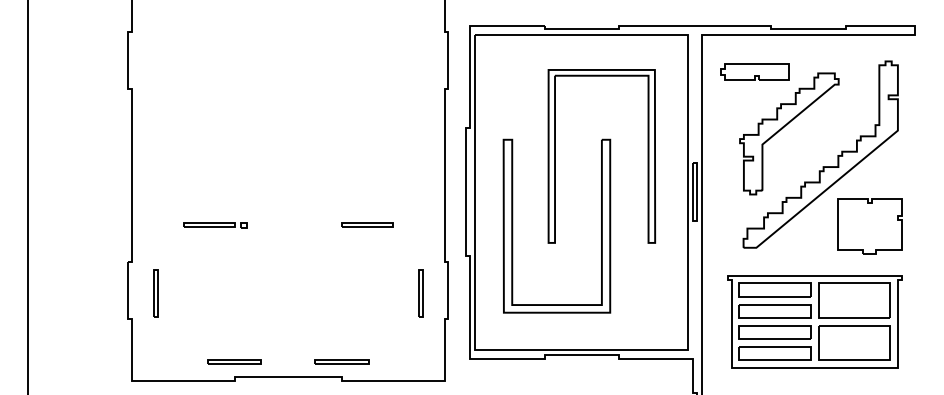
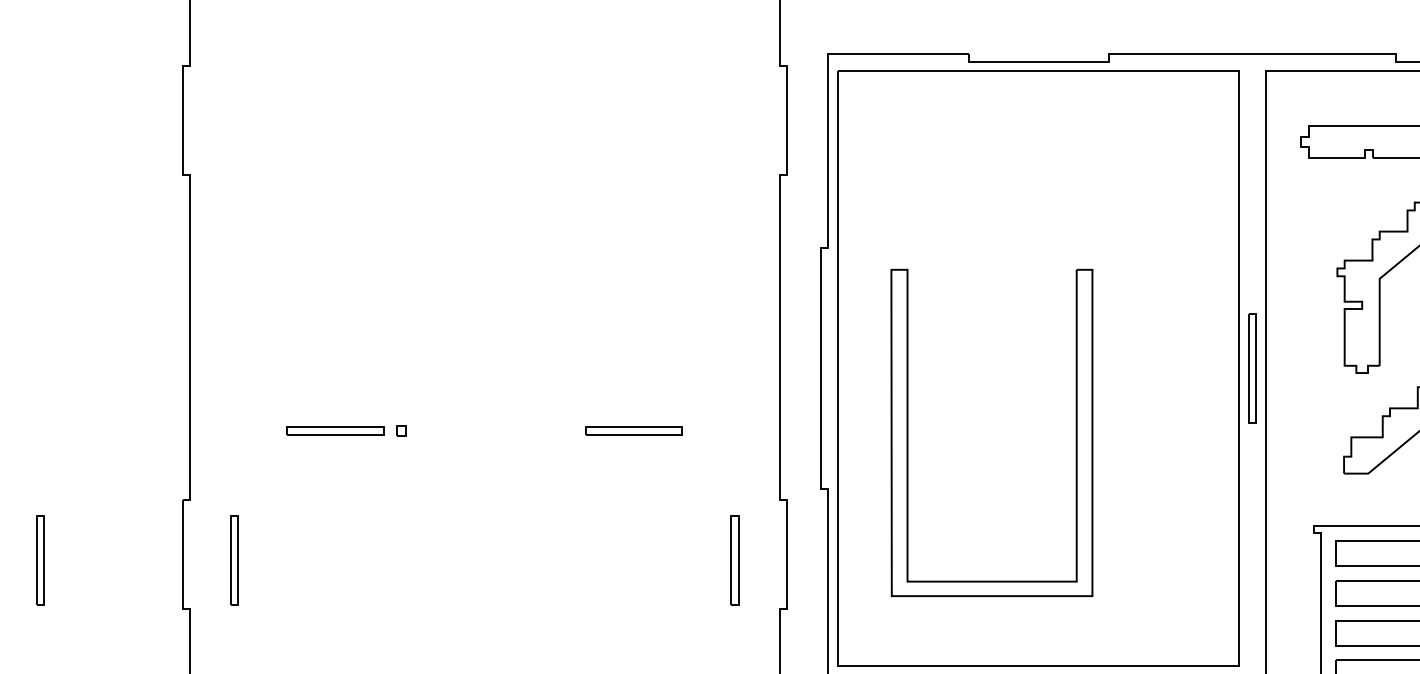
part: (555, 156) -> (989, 301), removed
part: (52, 293) -> (40, 559), added

